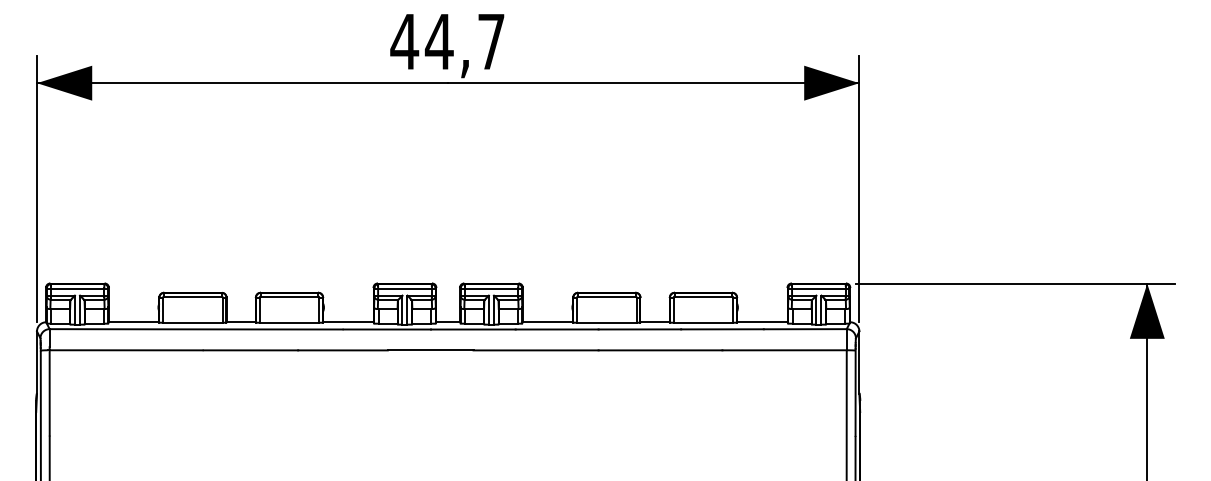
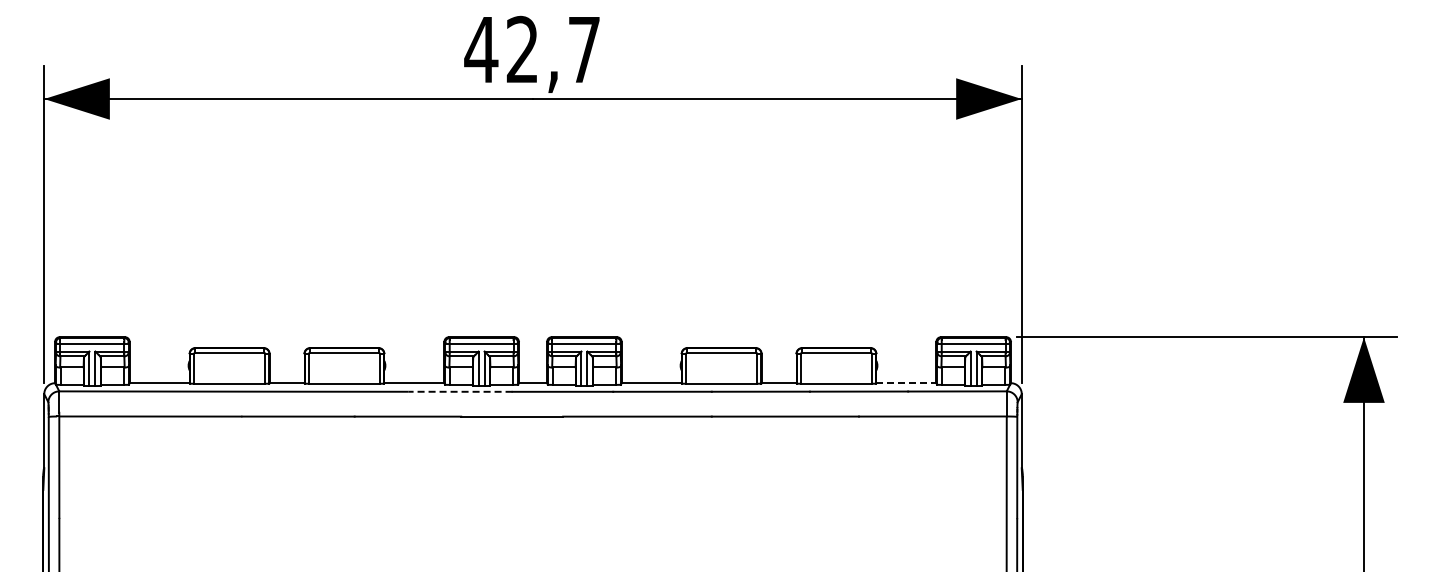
text: (439, 40) -> (522, 48), 44,7 -> 42,7
line: (762, 322) -> (906, 383), solid -> dashed
line: (387, 329) -> (460, 391), solid -> dashed

